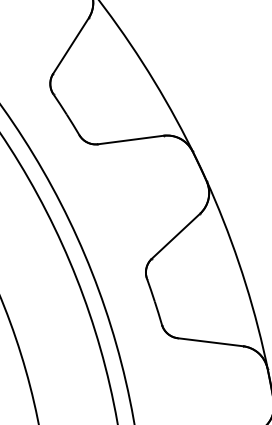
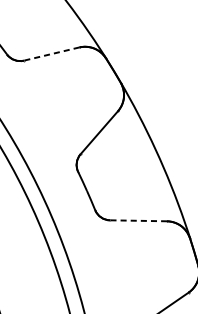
line: (130, 140) -> (51, 54), solid -> dashed
line: (210, 342) -> (138, 221), solid -> dashed

